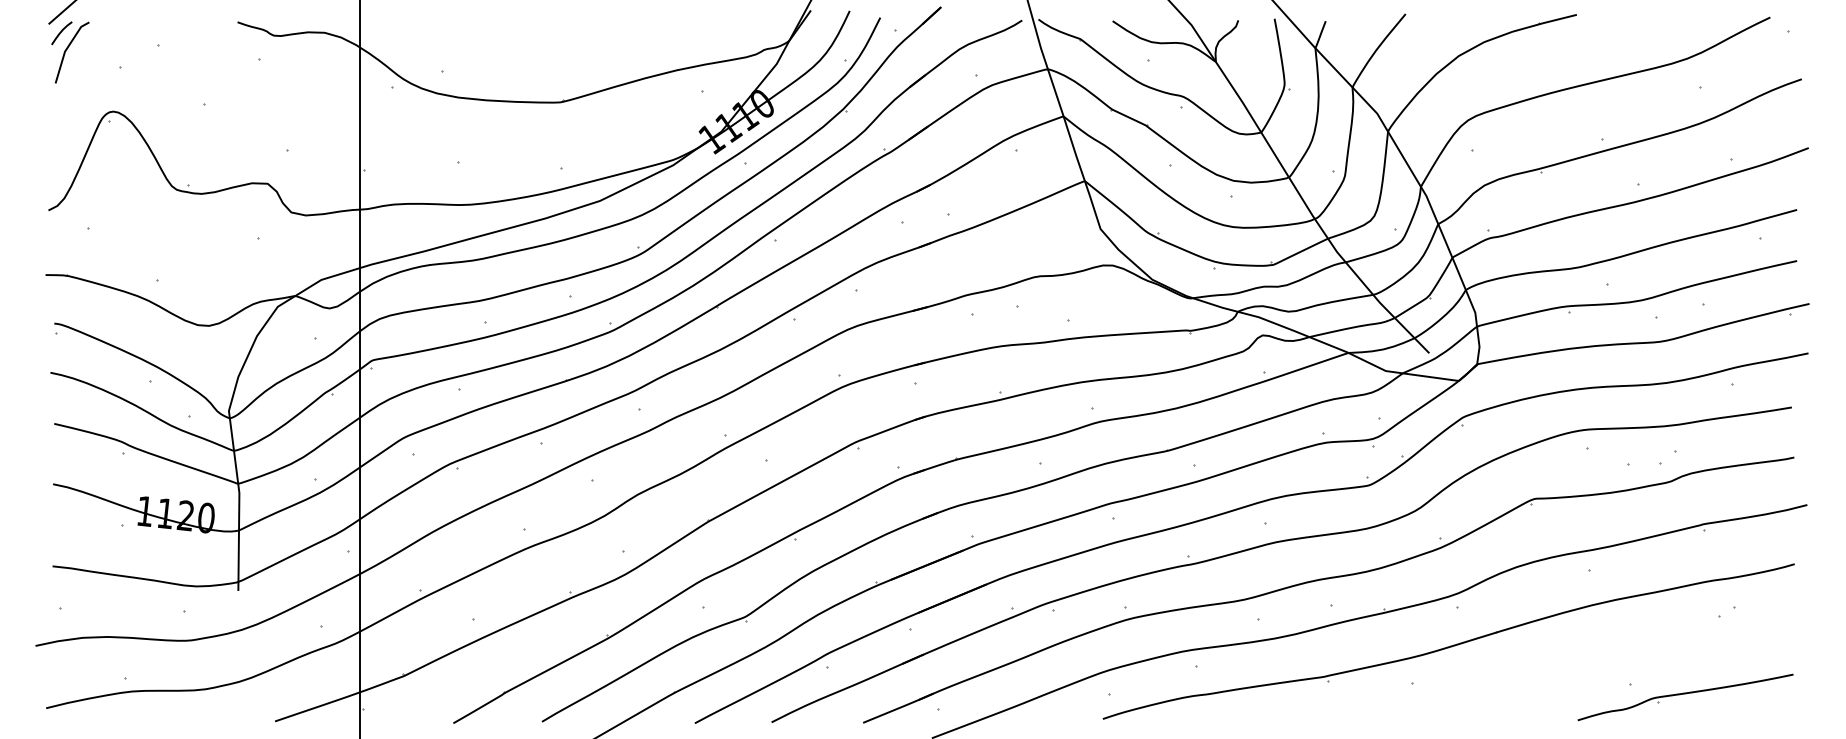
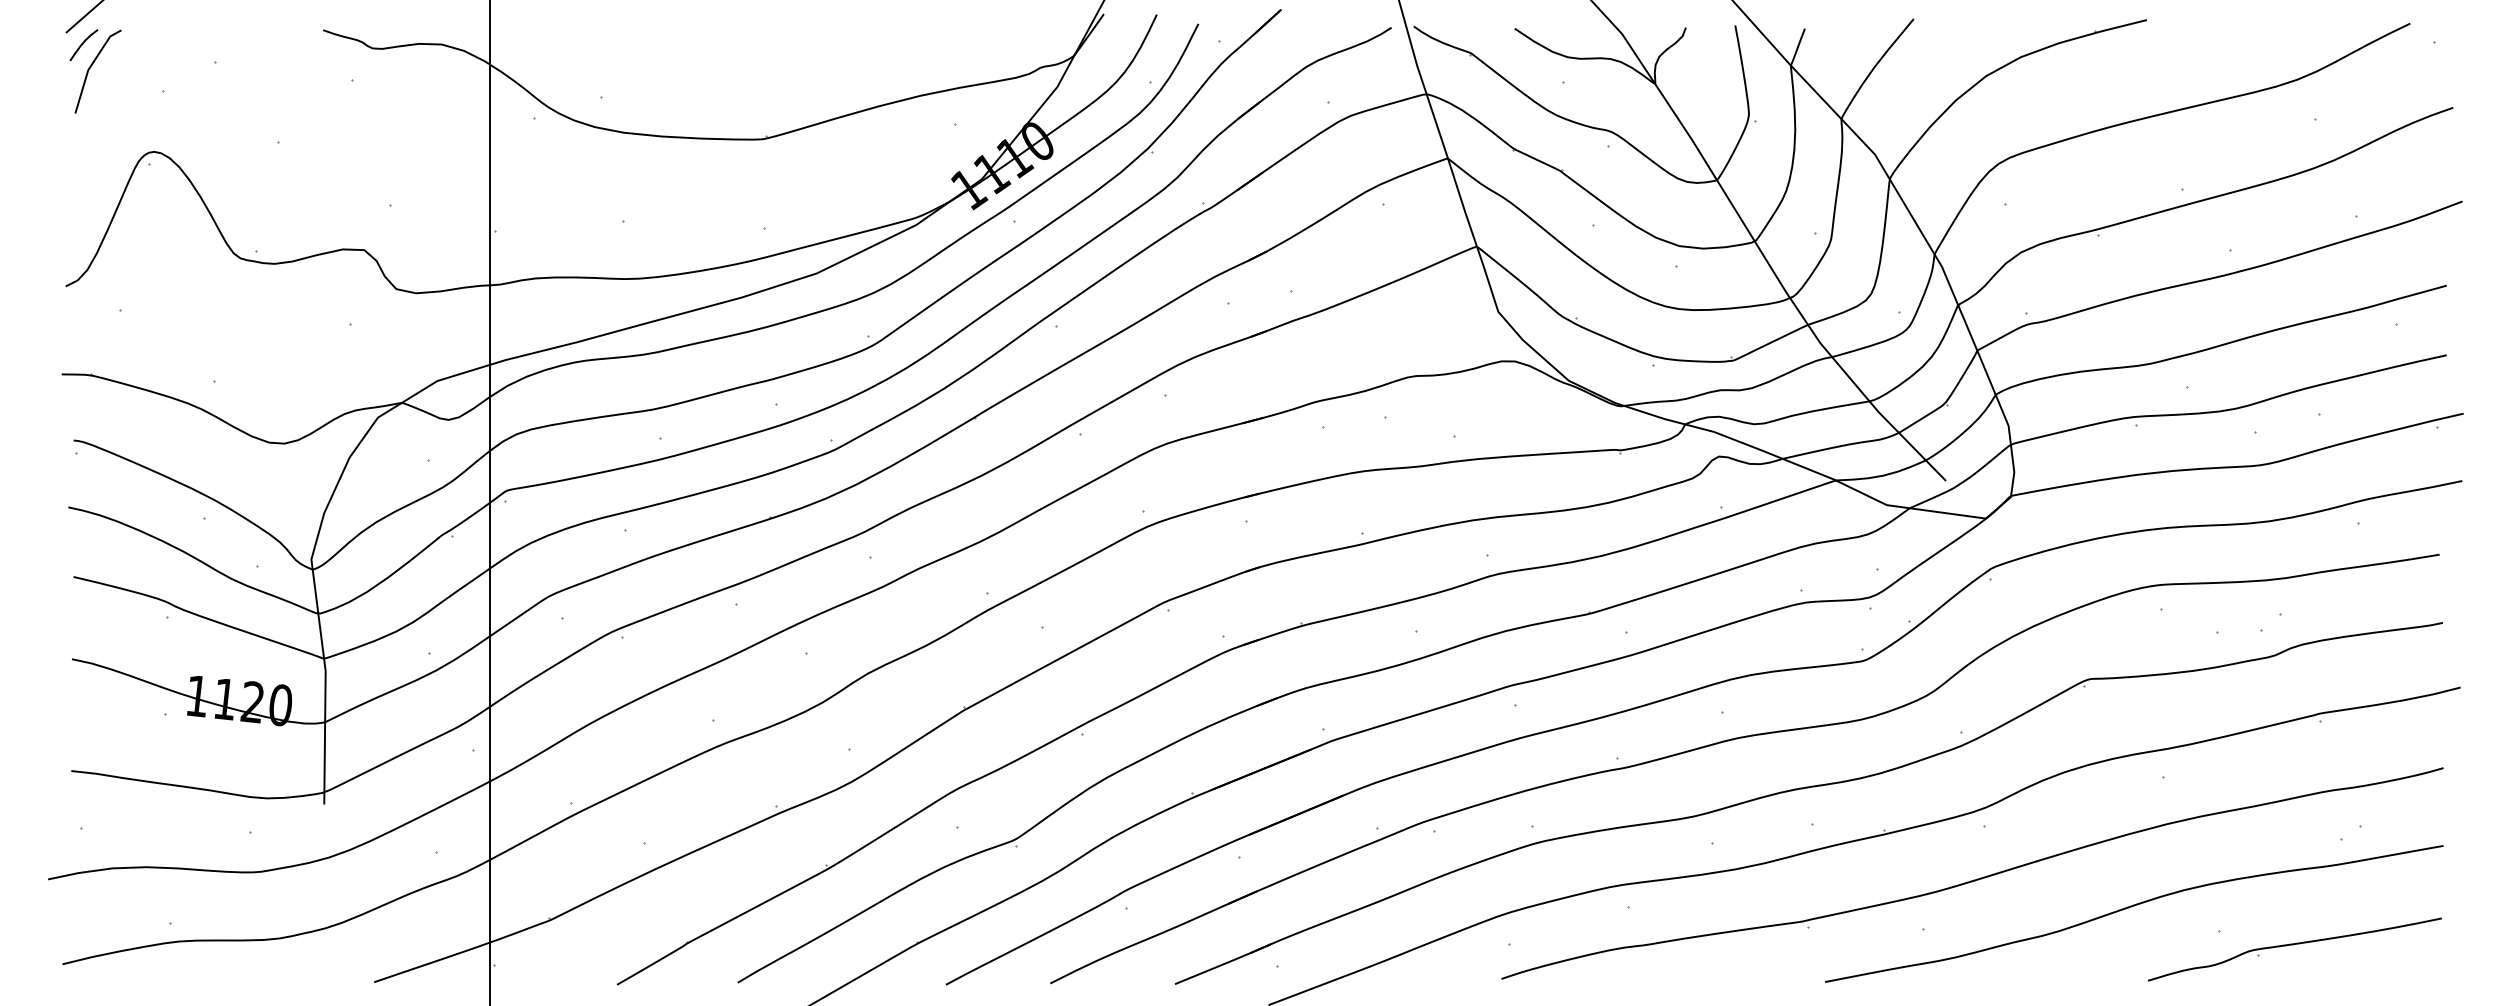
curve: (1565, 666) -> (2131, 907), added

